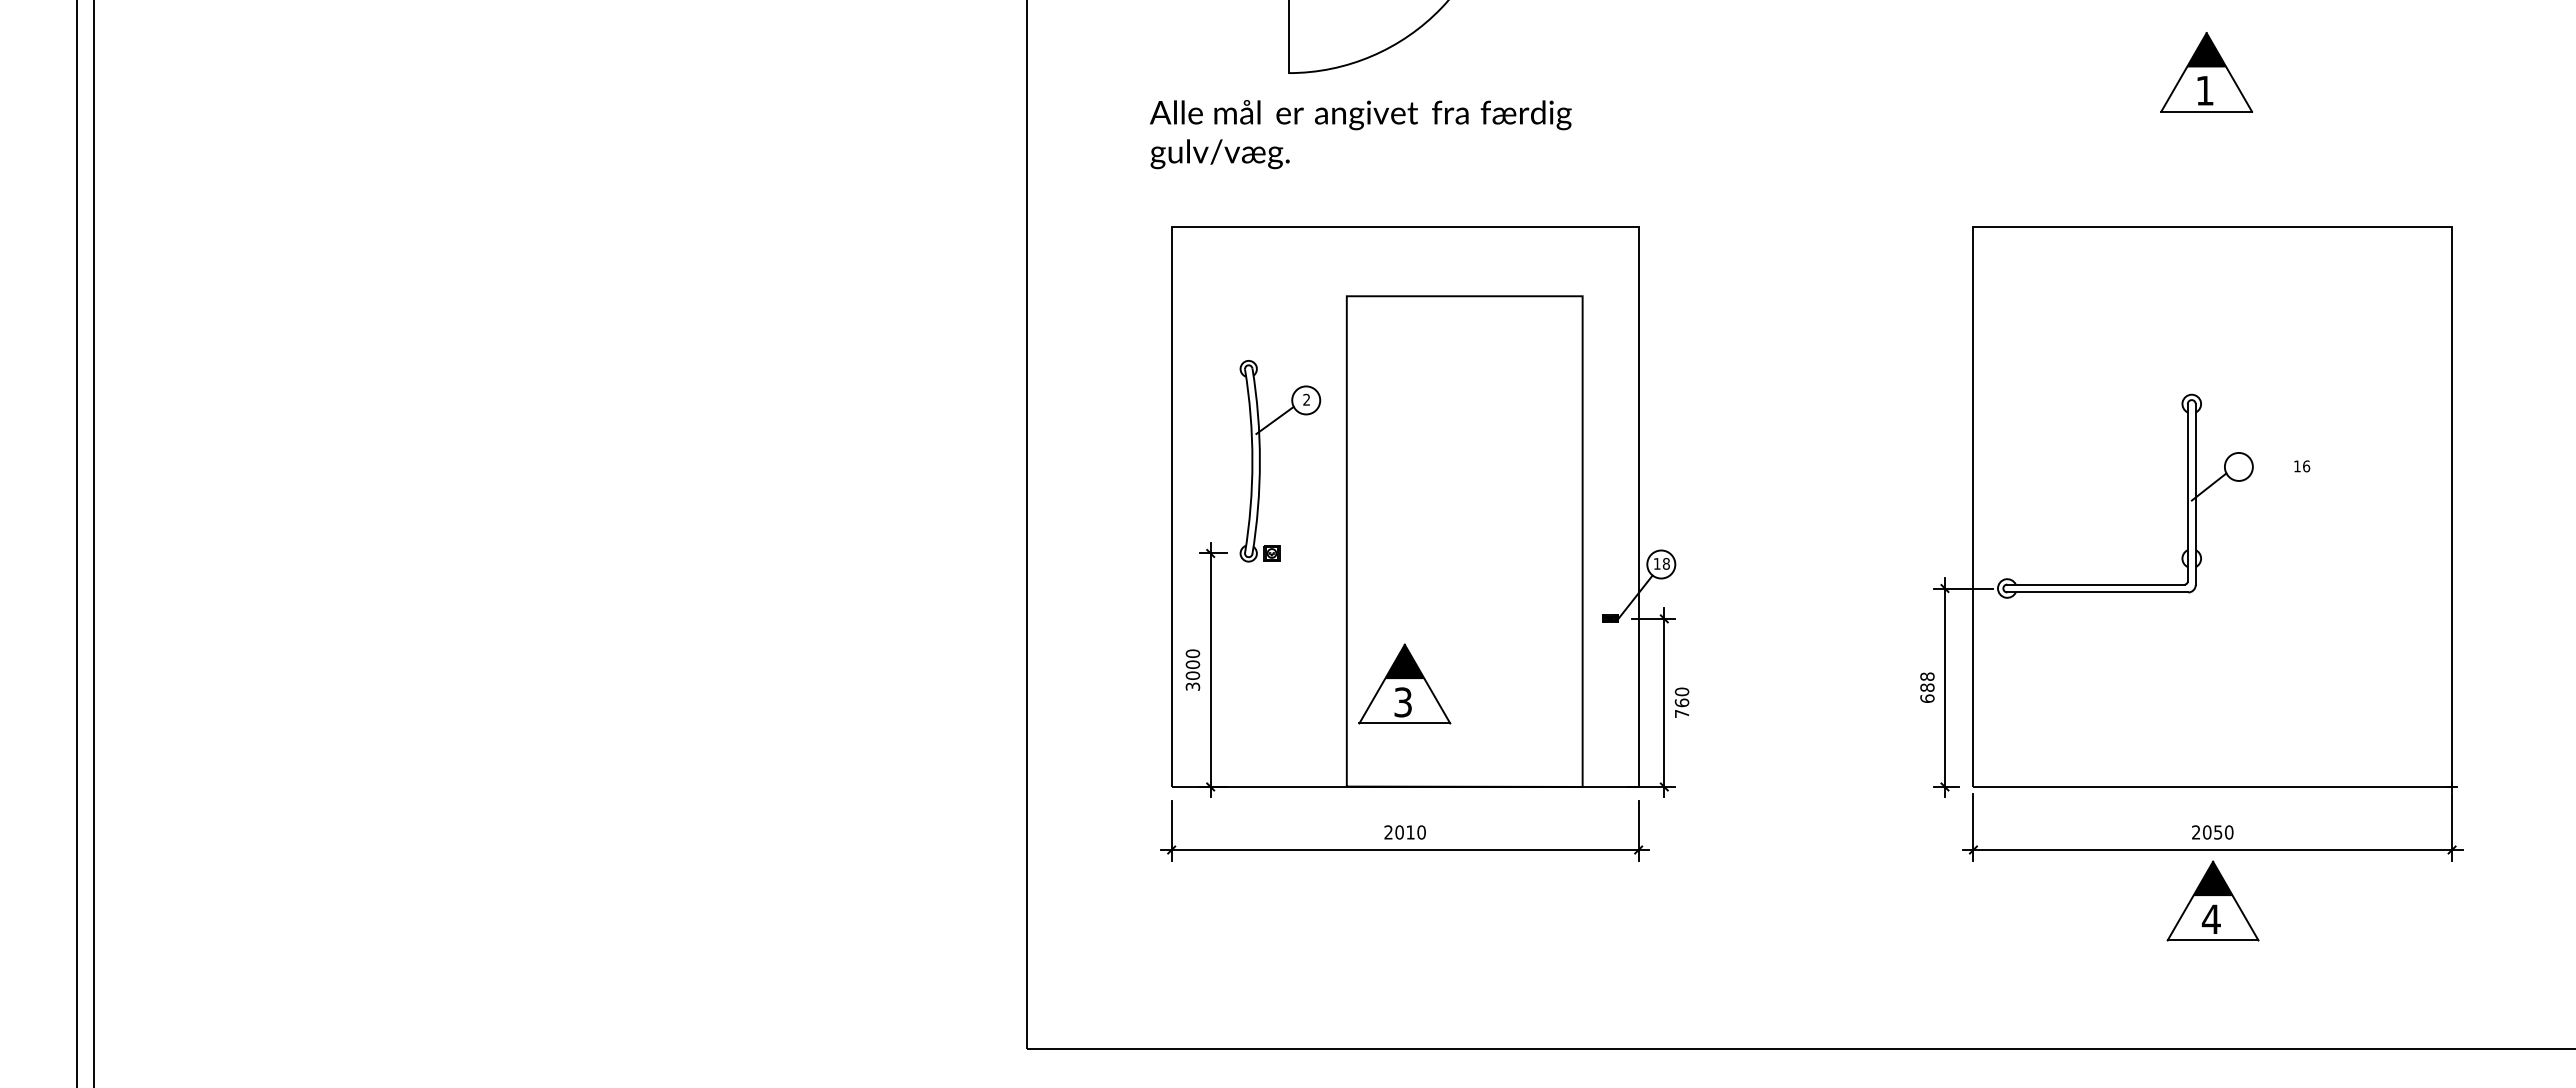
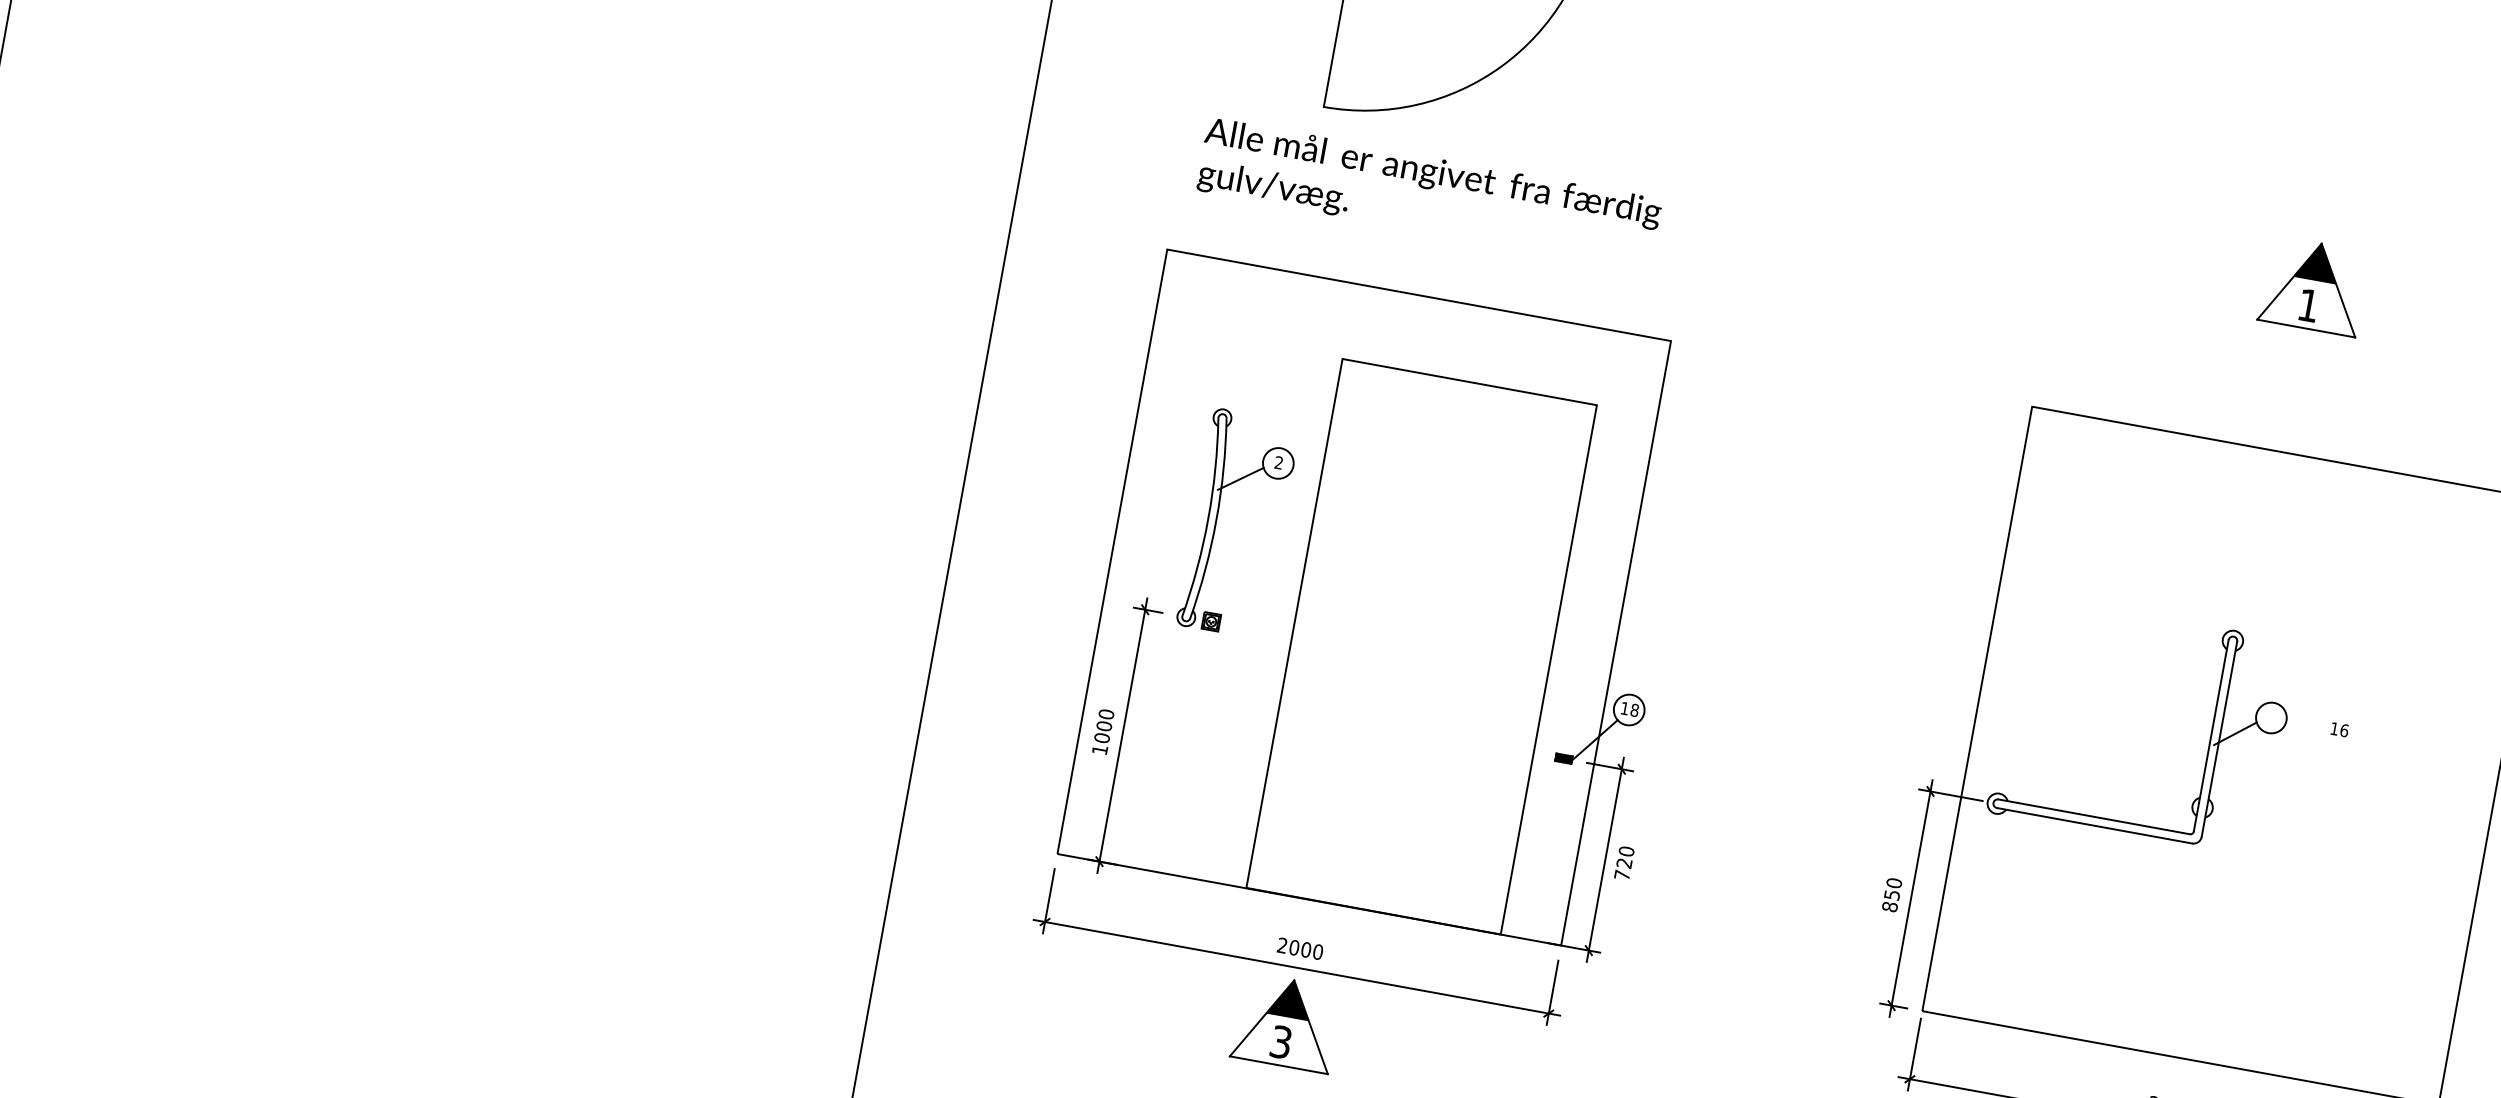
text: (1360, 134) -> (1428, 194), moved
part: (1404, 683) -> (1286, 1022), moved
text: (1192, 686) -> (1099, 749), 3000 -> 1000
text: (1927, 687) -> (1892, 894), 688 -> 850
text: (1681, 702) -> (1623, 862), 760 -> 720
text: (1410, 832) -> (1306, 949), 2010 -> 2000

